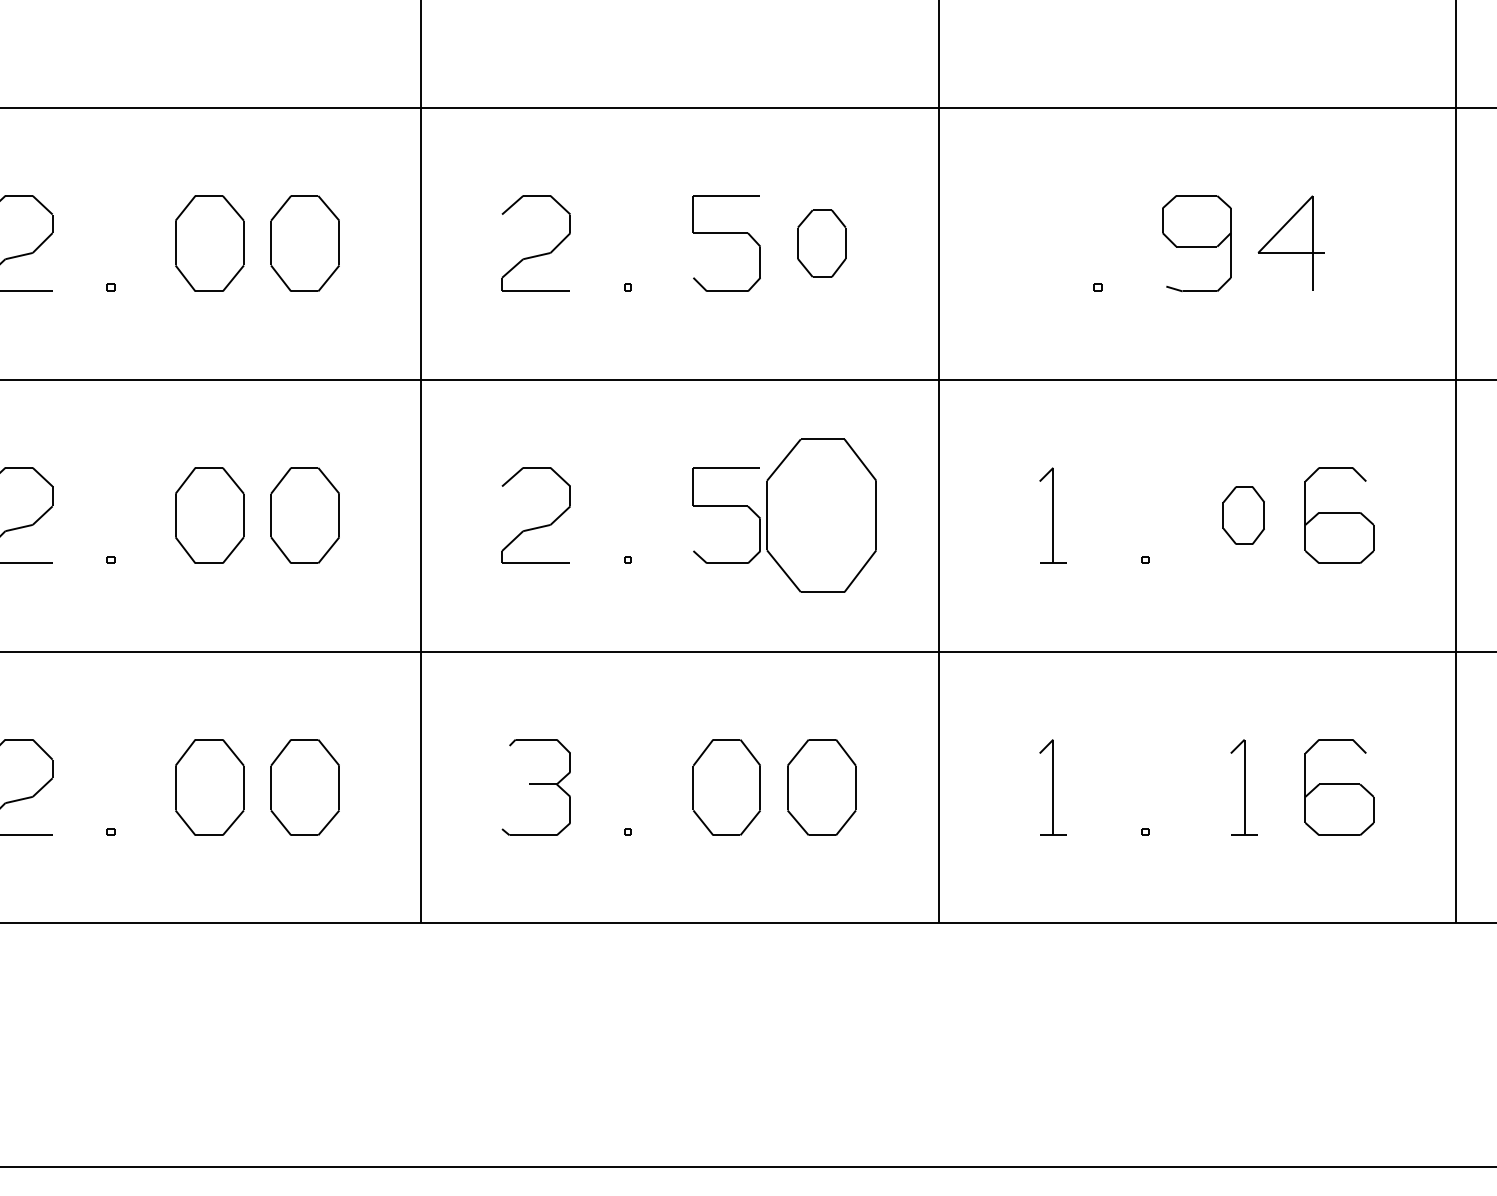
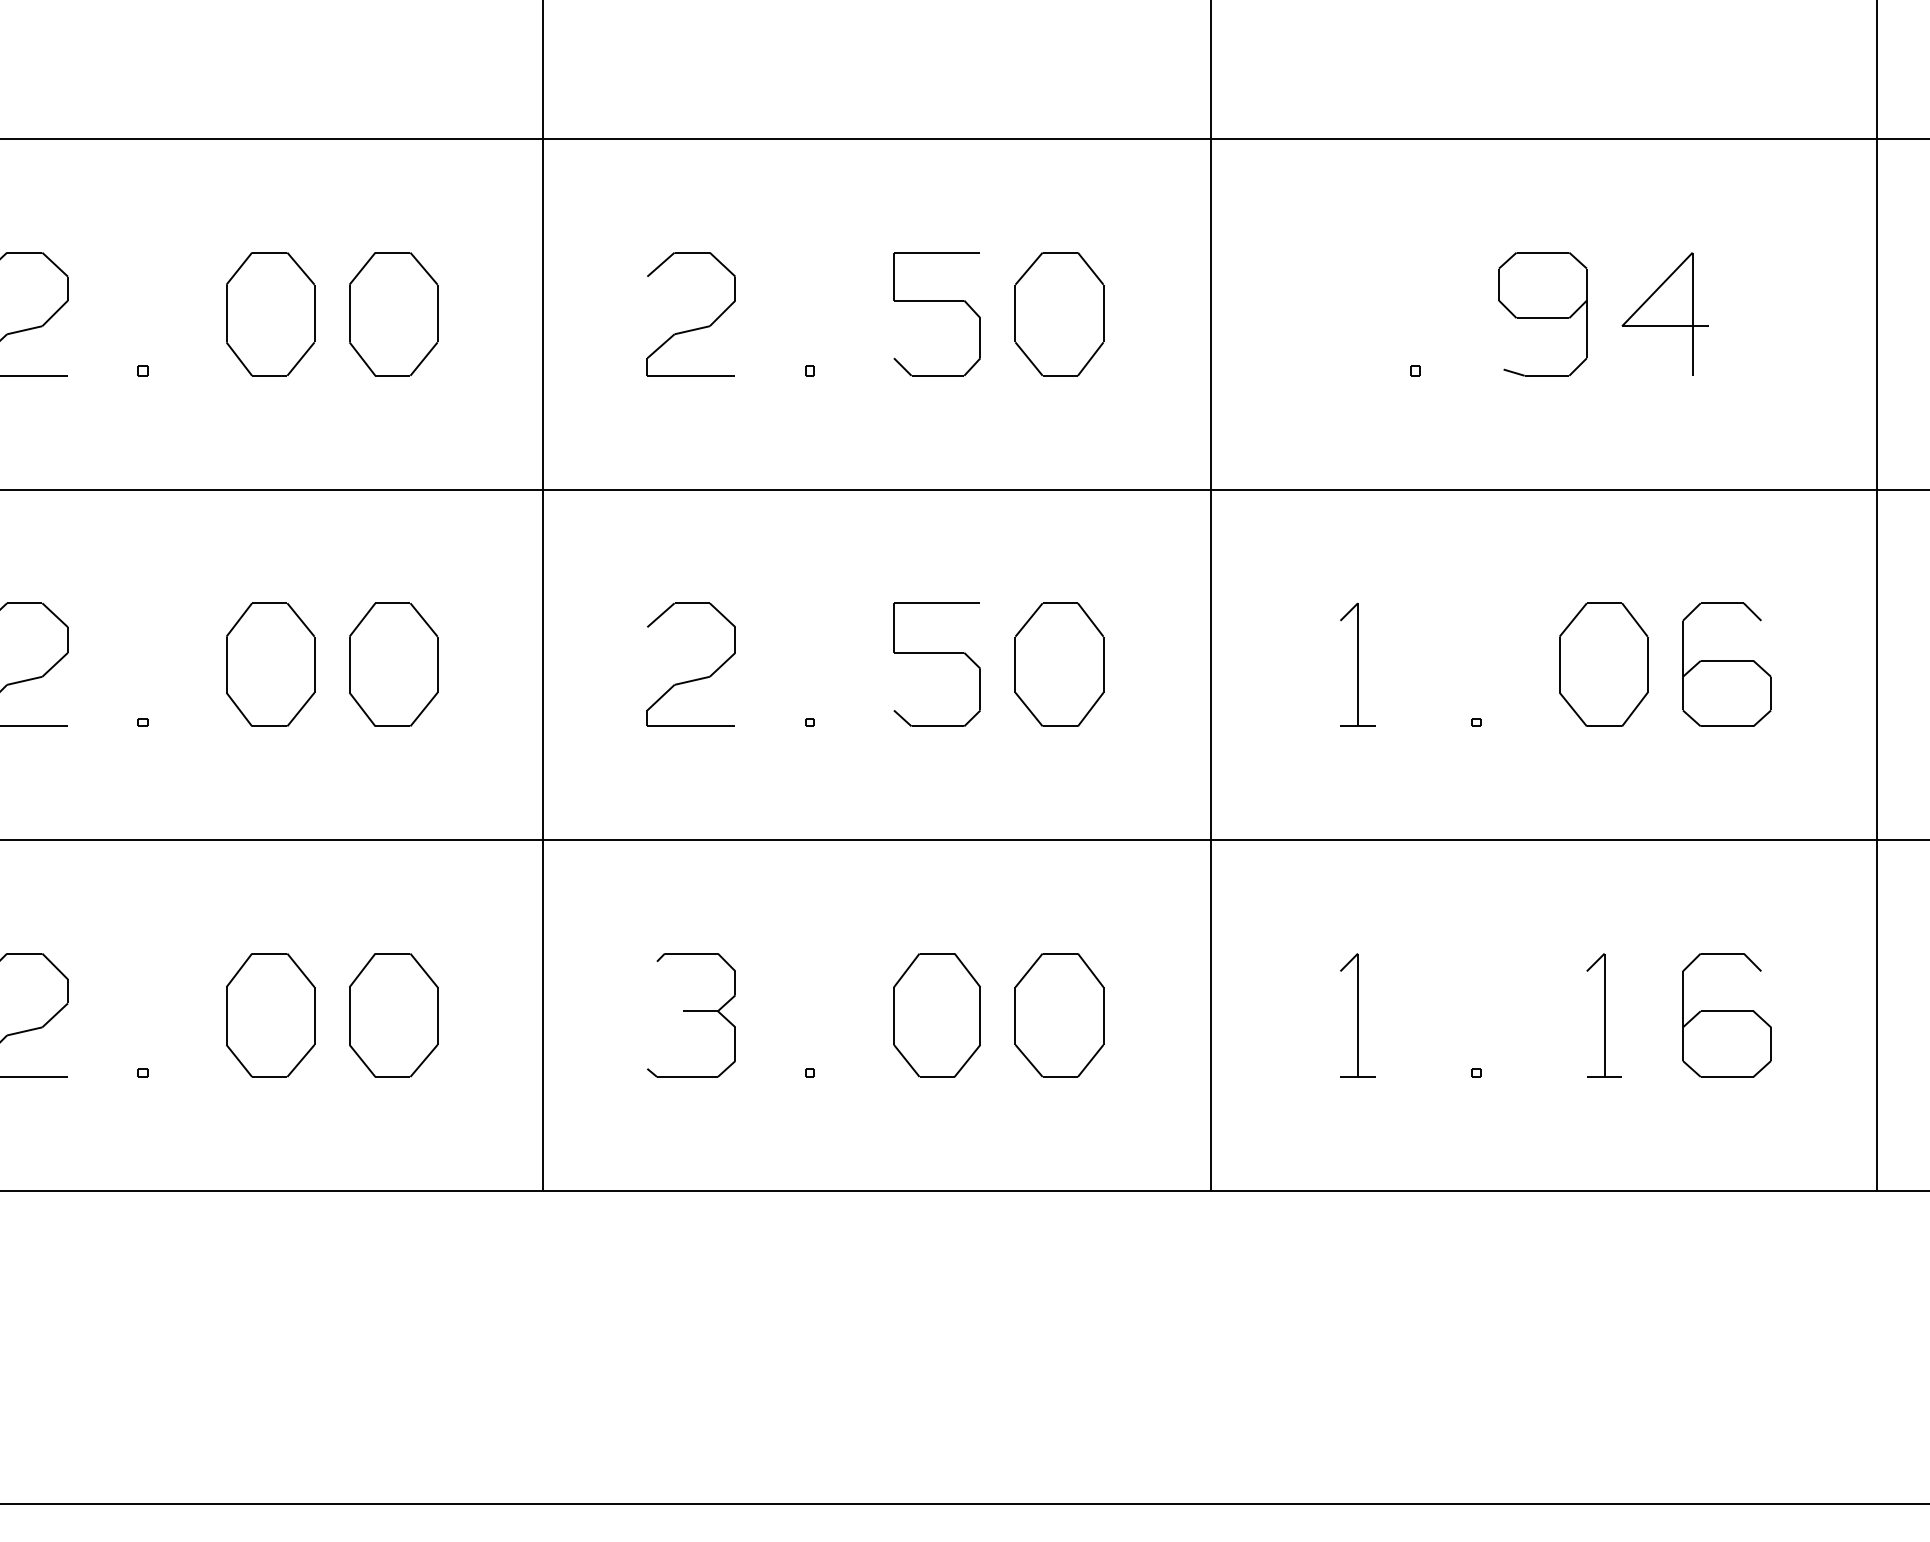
part: (821, 243) -> (1059, 314), size x1.43
part: (821, 515) -> (1059, 664), size x0.62
part: (1243, 515) -> (1603, 664), size x1.67

